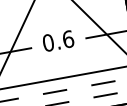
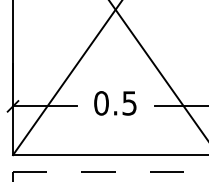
text: (68, 39) -> (129, 103), 0.6 -> 0.5

